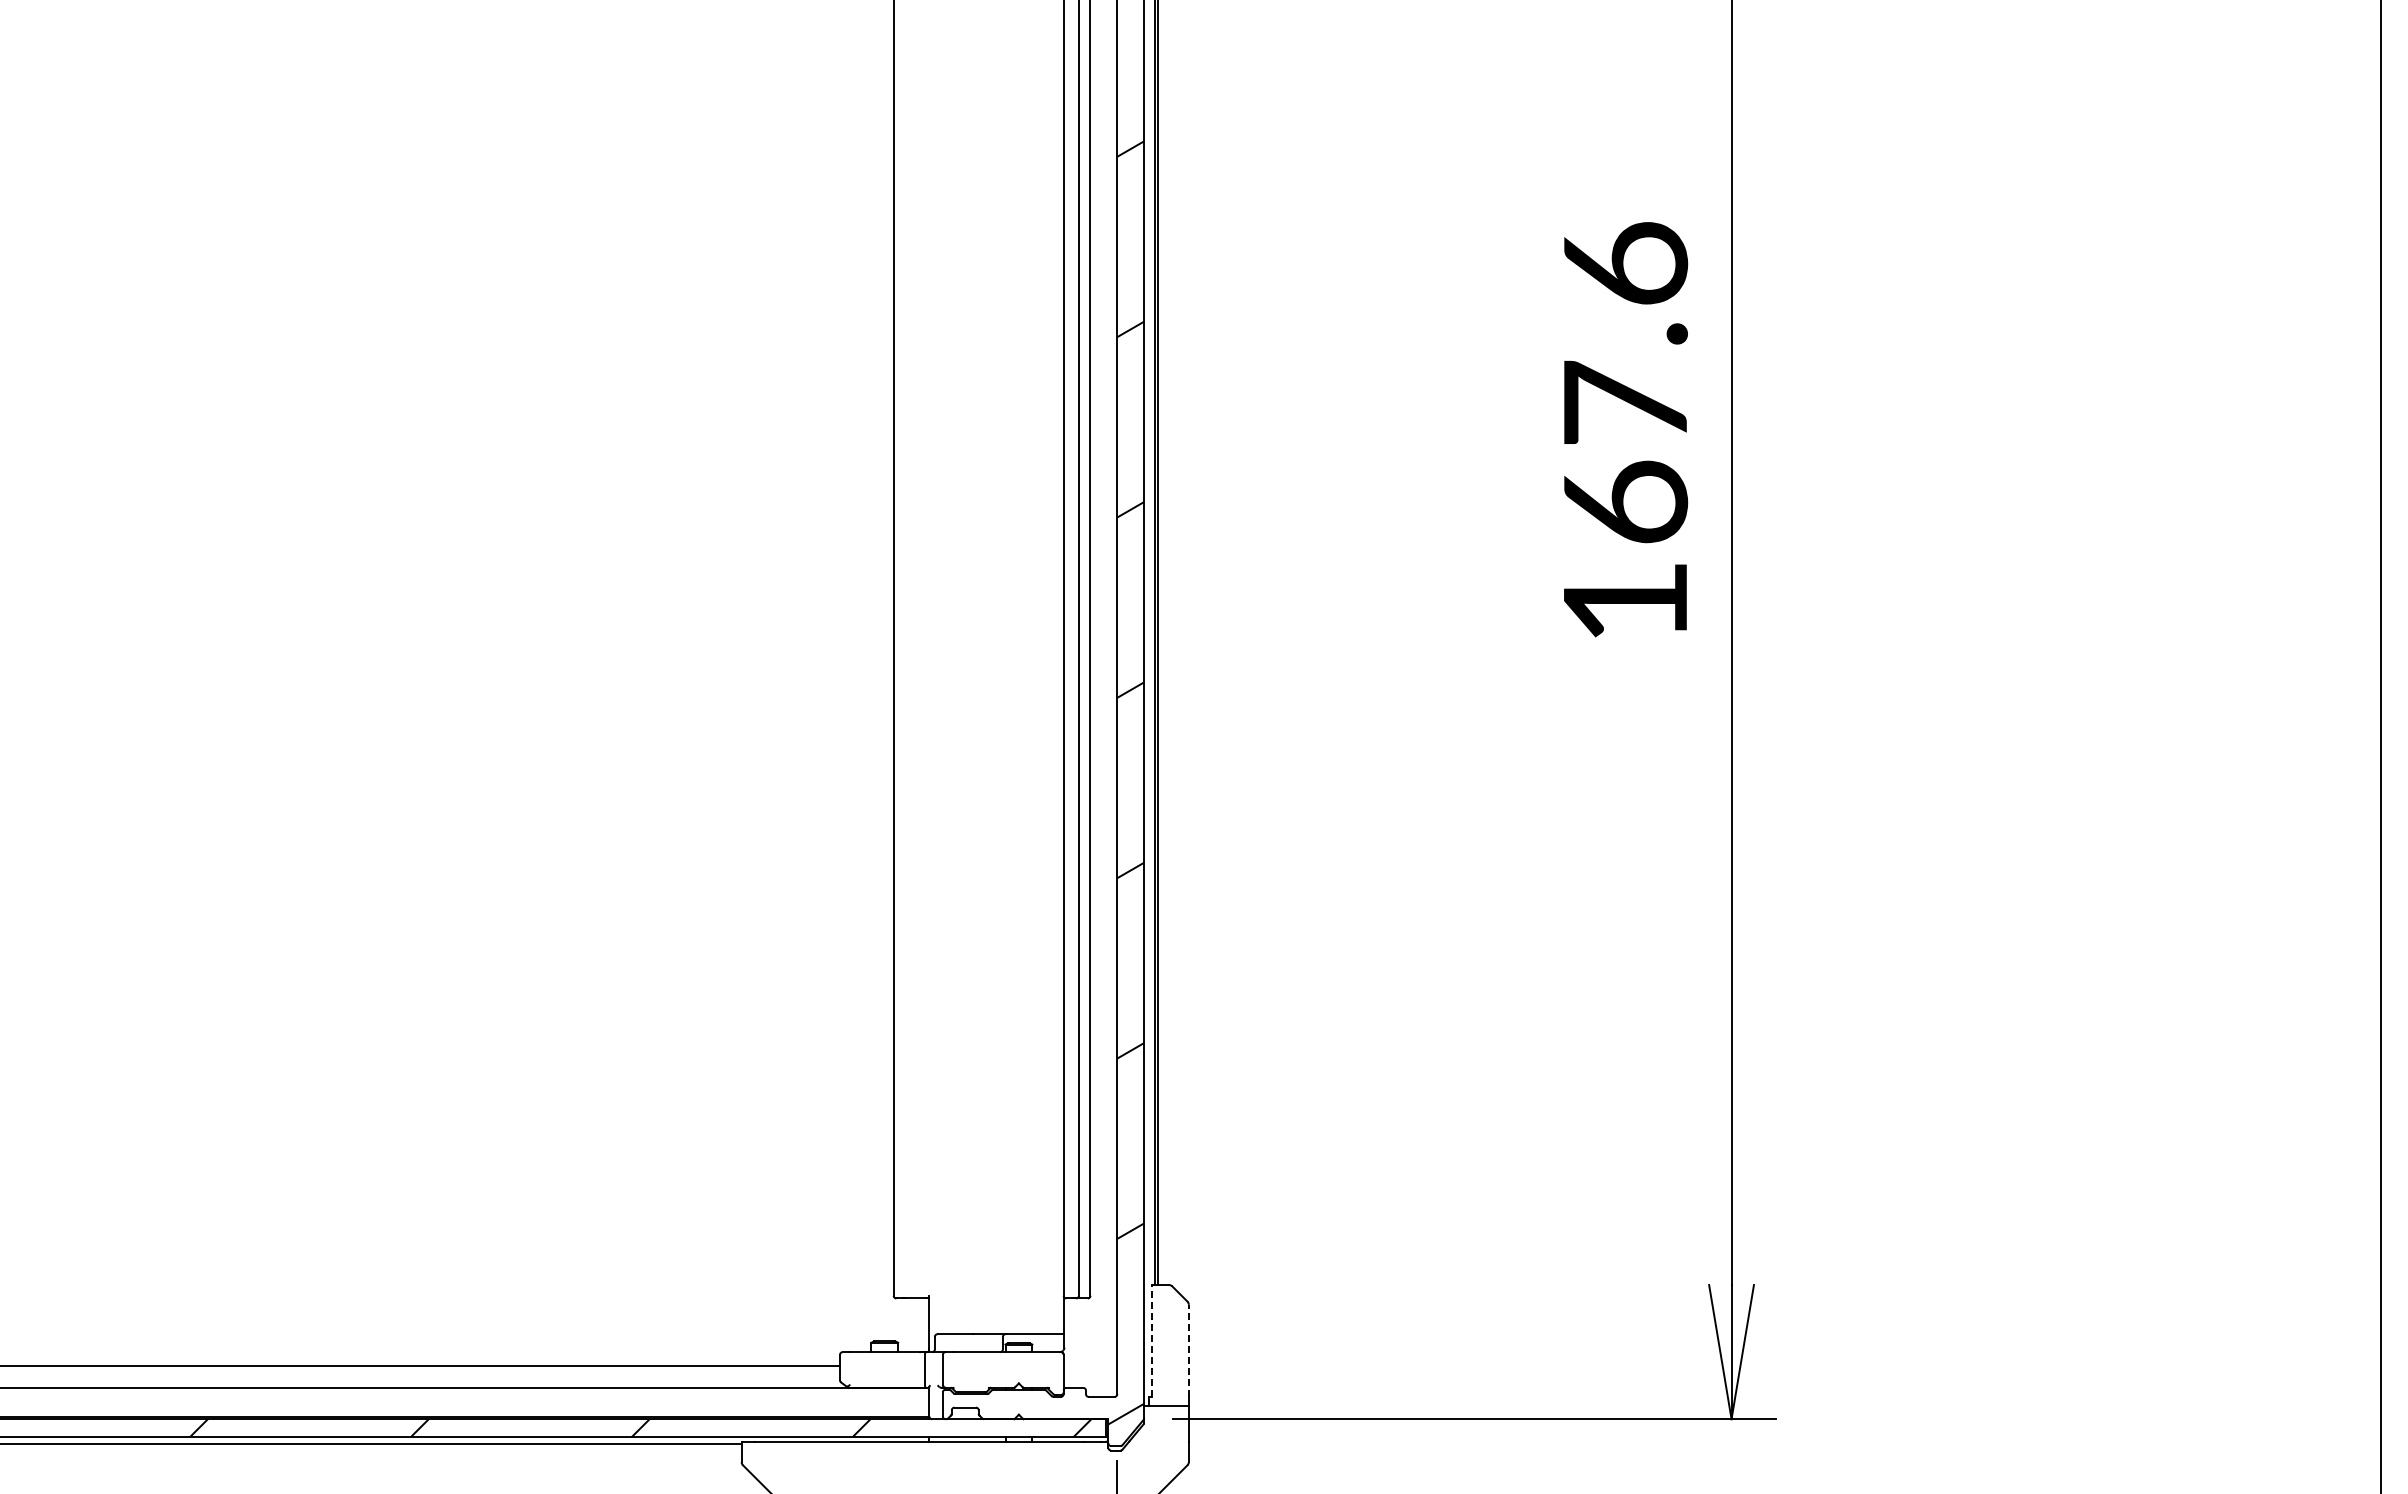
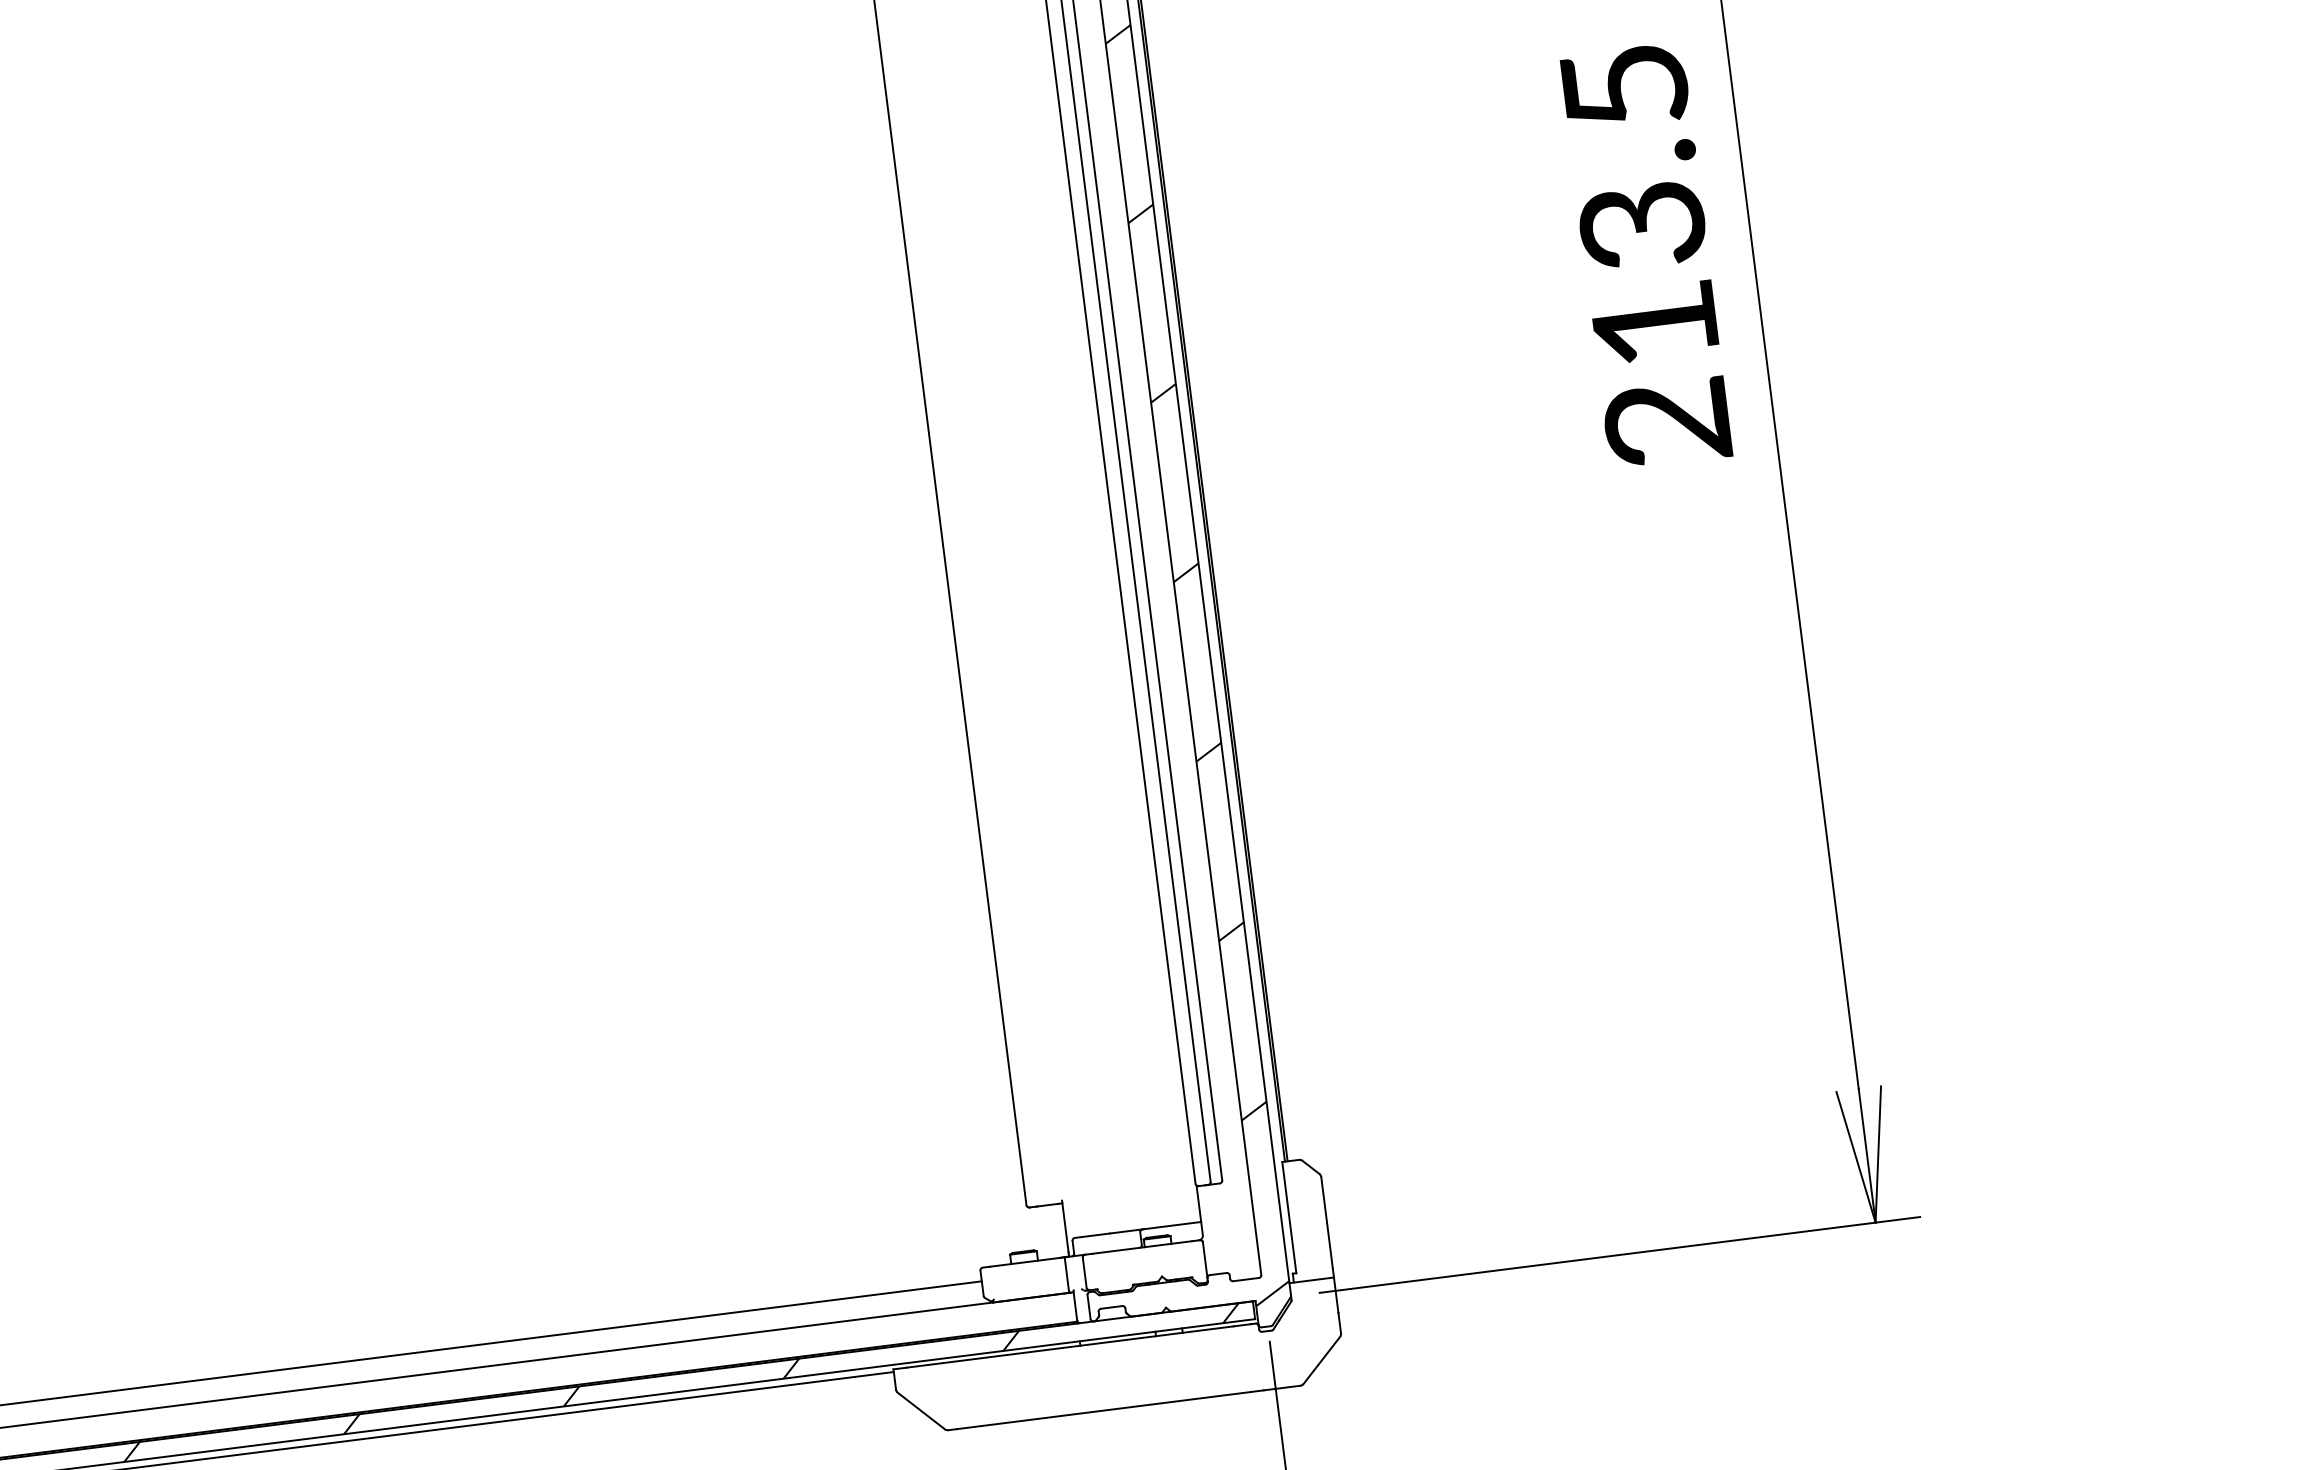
text: (1625, 432) -> (1646, 254), 167.6 -> 213.5
line: (1152, 1340) -> (1289, 1217), dashed -> solid
line: (1188, 1350) -> (1326, 1222), dashed -> solid

